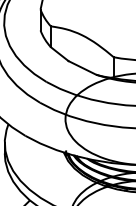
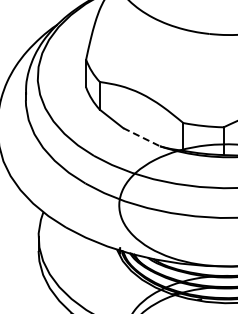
line: (82, 68) -> (142, 137), solid -> dashed

